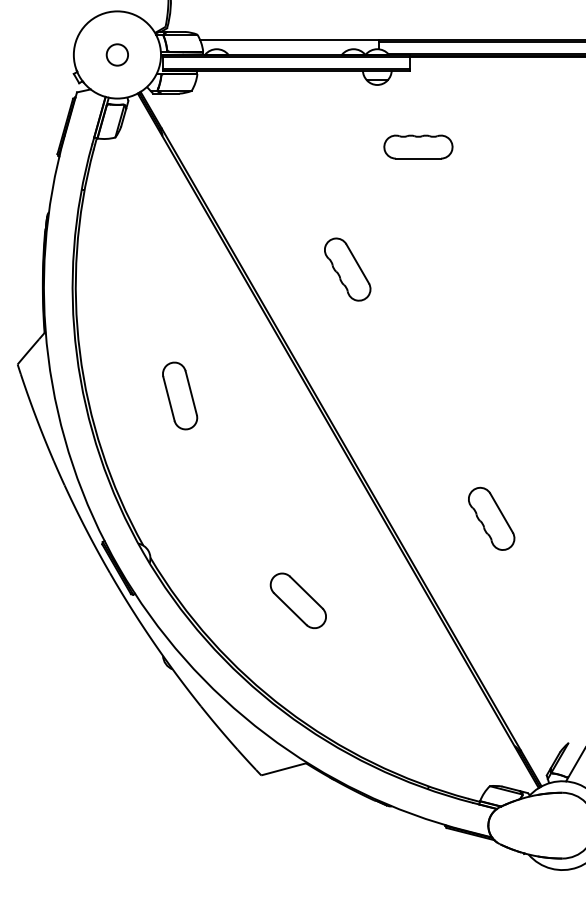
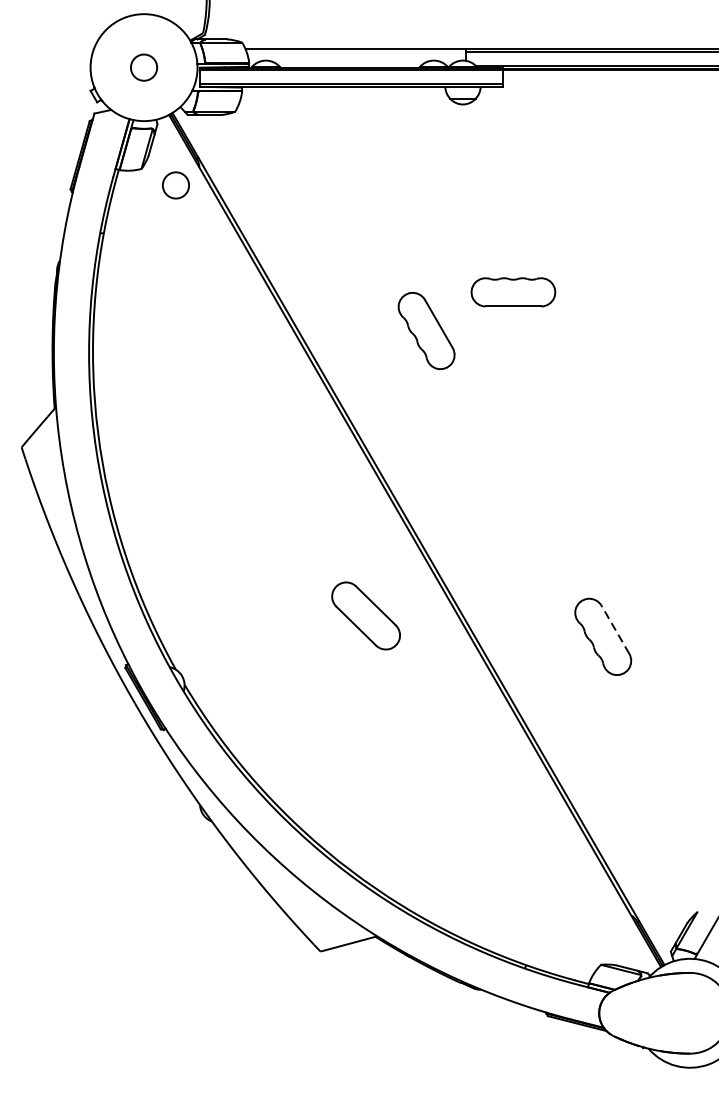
part: (418, 146) -> (513, 291), moved
circle: (142, 150) -> (174, 184), added
part: (180, 395) -> (221, 485), removed
line: (501, 513) -> (615, 630), solid -> dashed
part: (297, 600) -> (365, 615), moved

